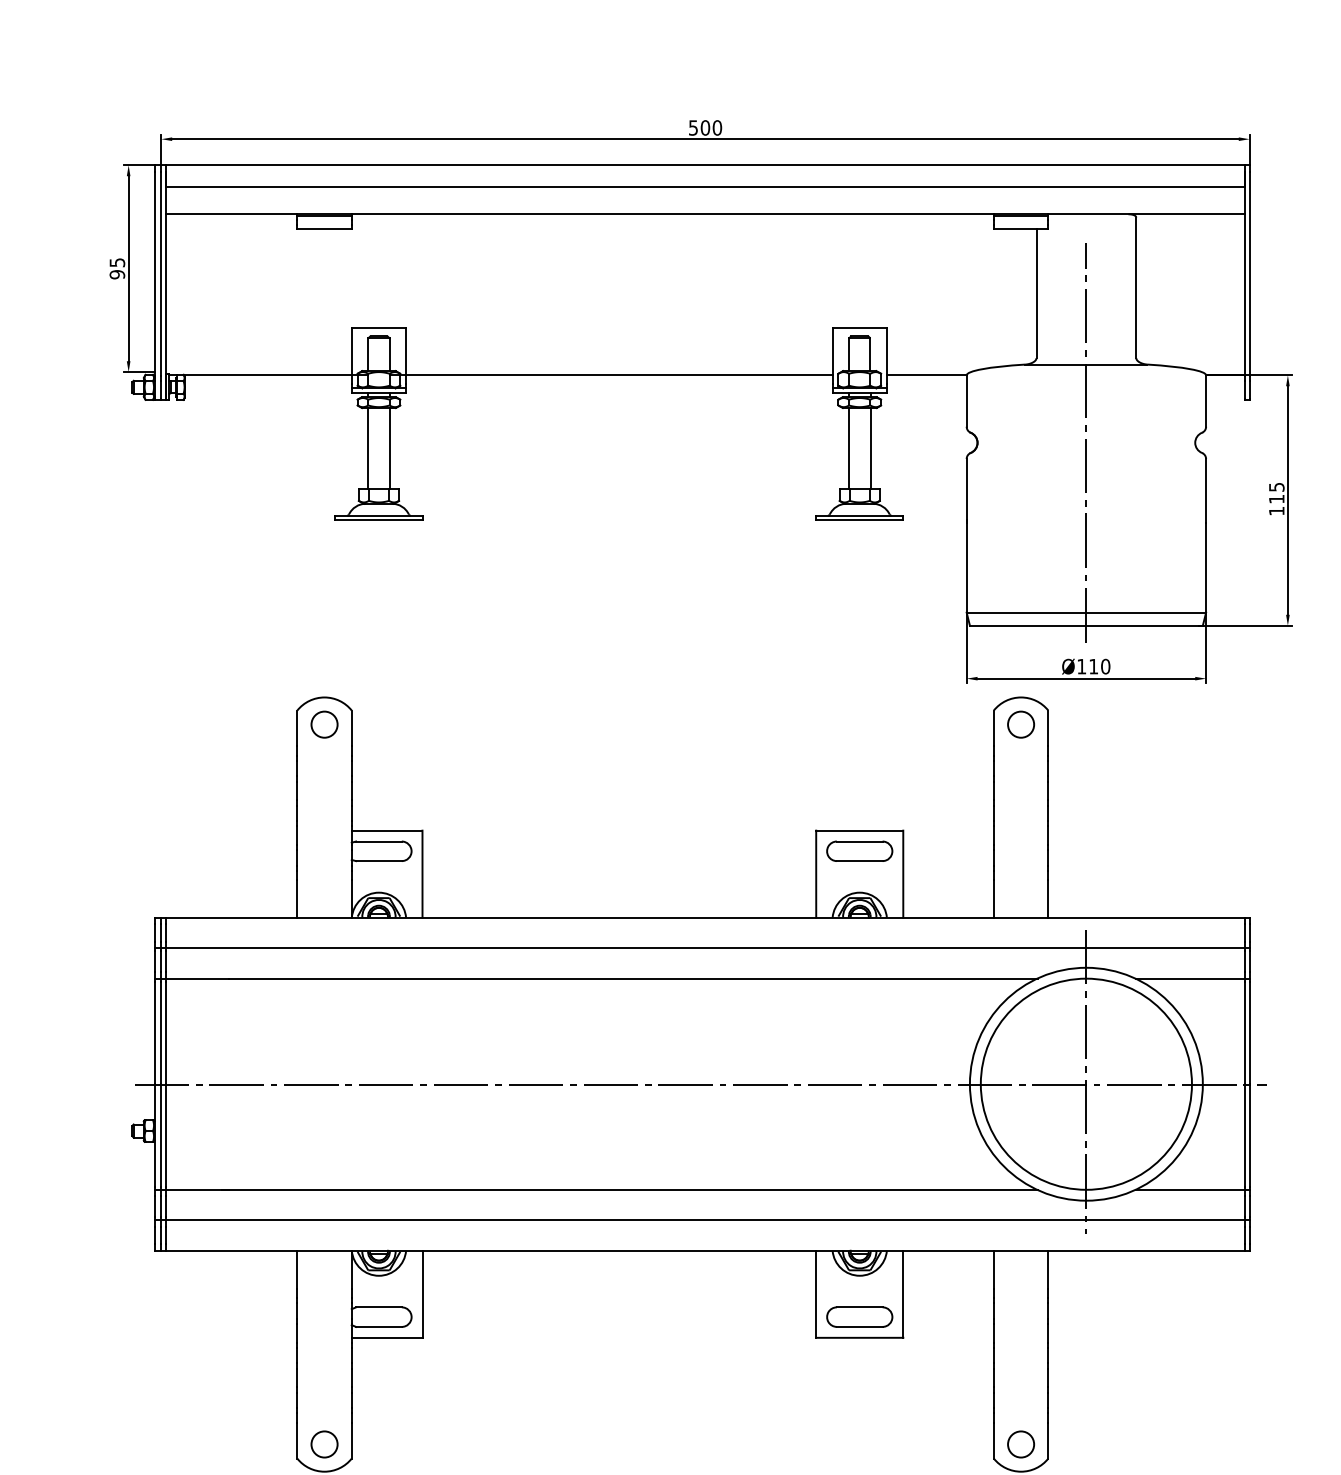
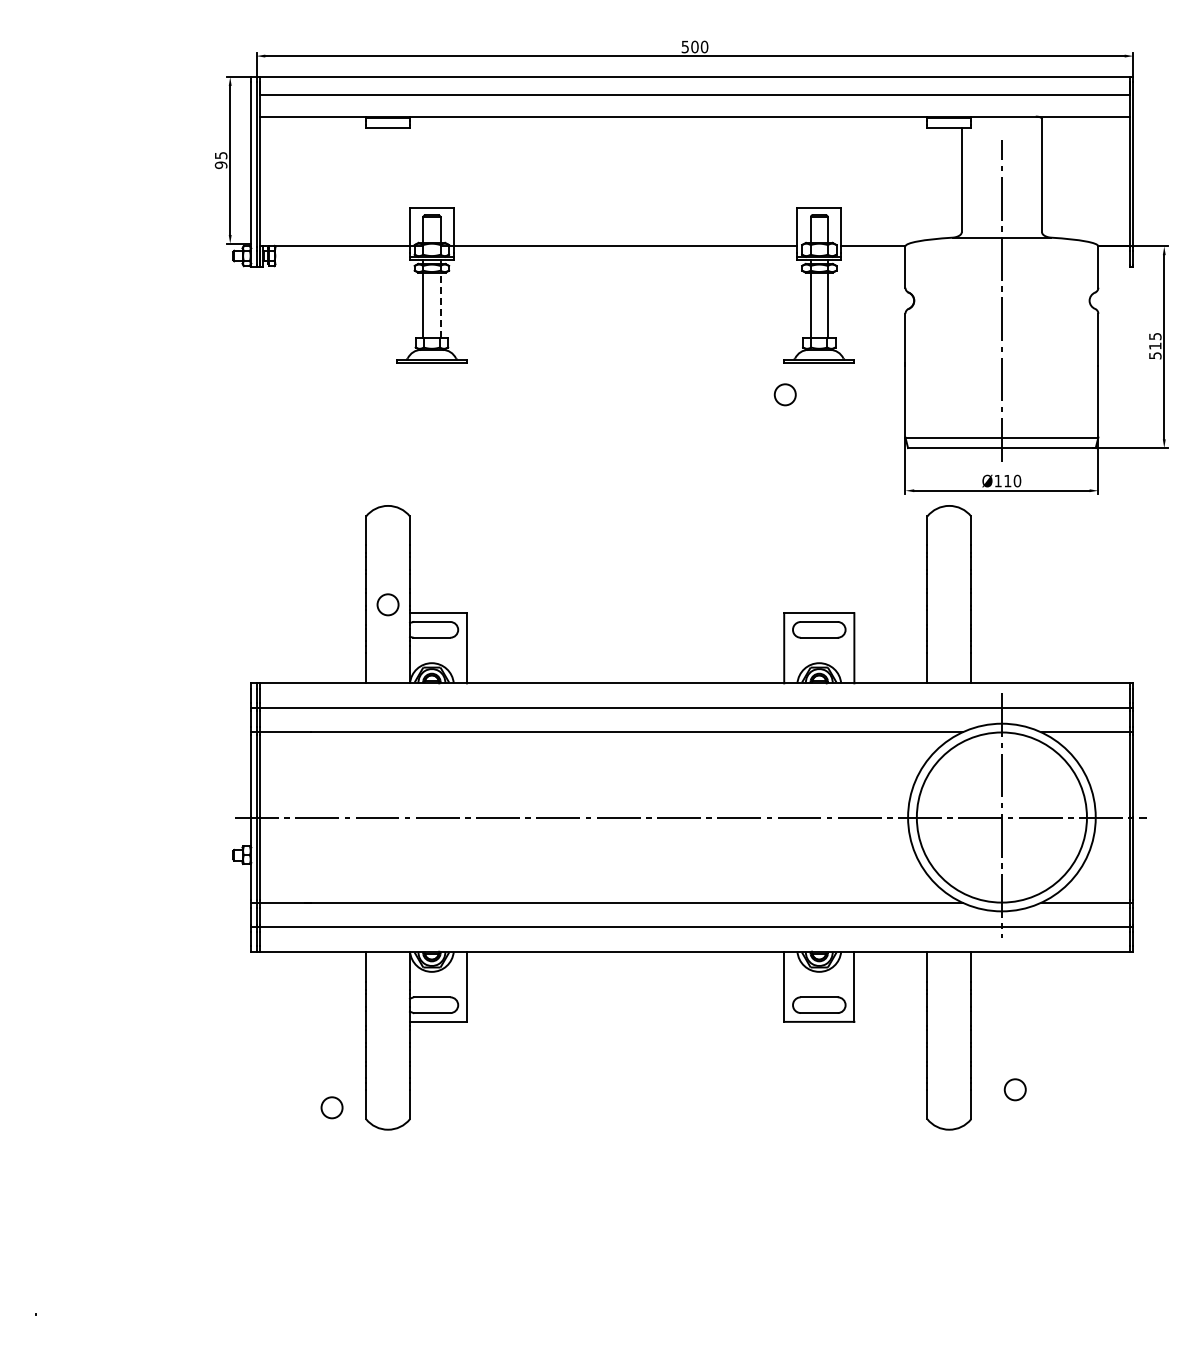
line: (389, 447) -> (440, 304), solid -> dashed
text: (1277, 510) -> (1155, 355), 115 -> 515
circle: (323, 724) -> (387, 604), moved
circle: (1020, 724) -> (784, 394), moved
circle: (323, 1444) -> (331, 1107), moved
circle: (1020, 1444) -> (1014, 1089), moved

